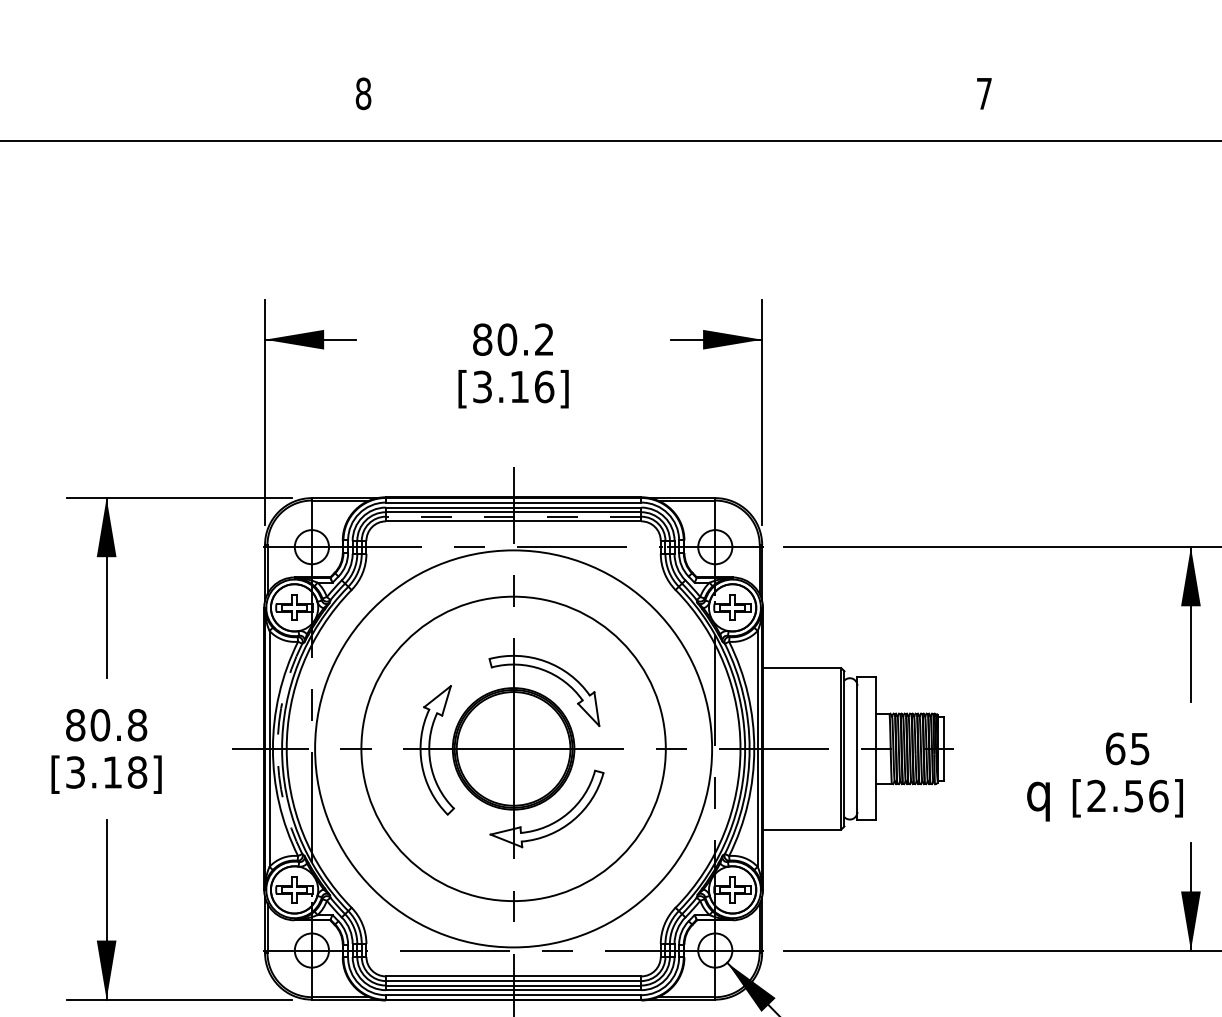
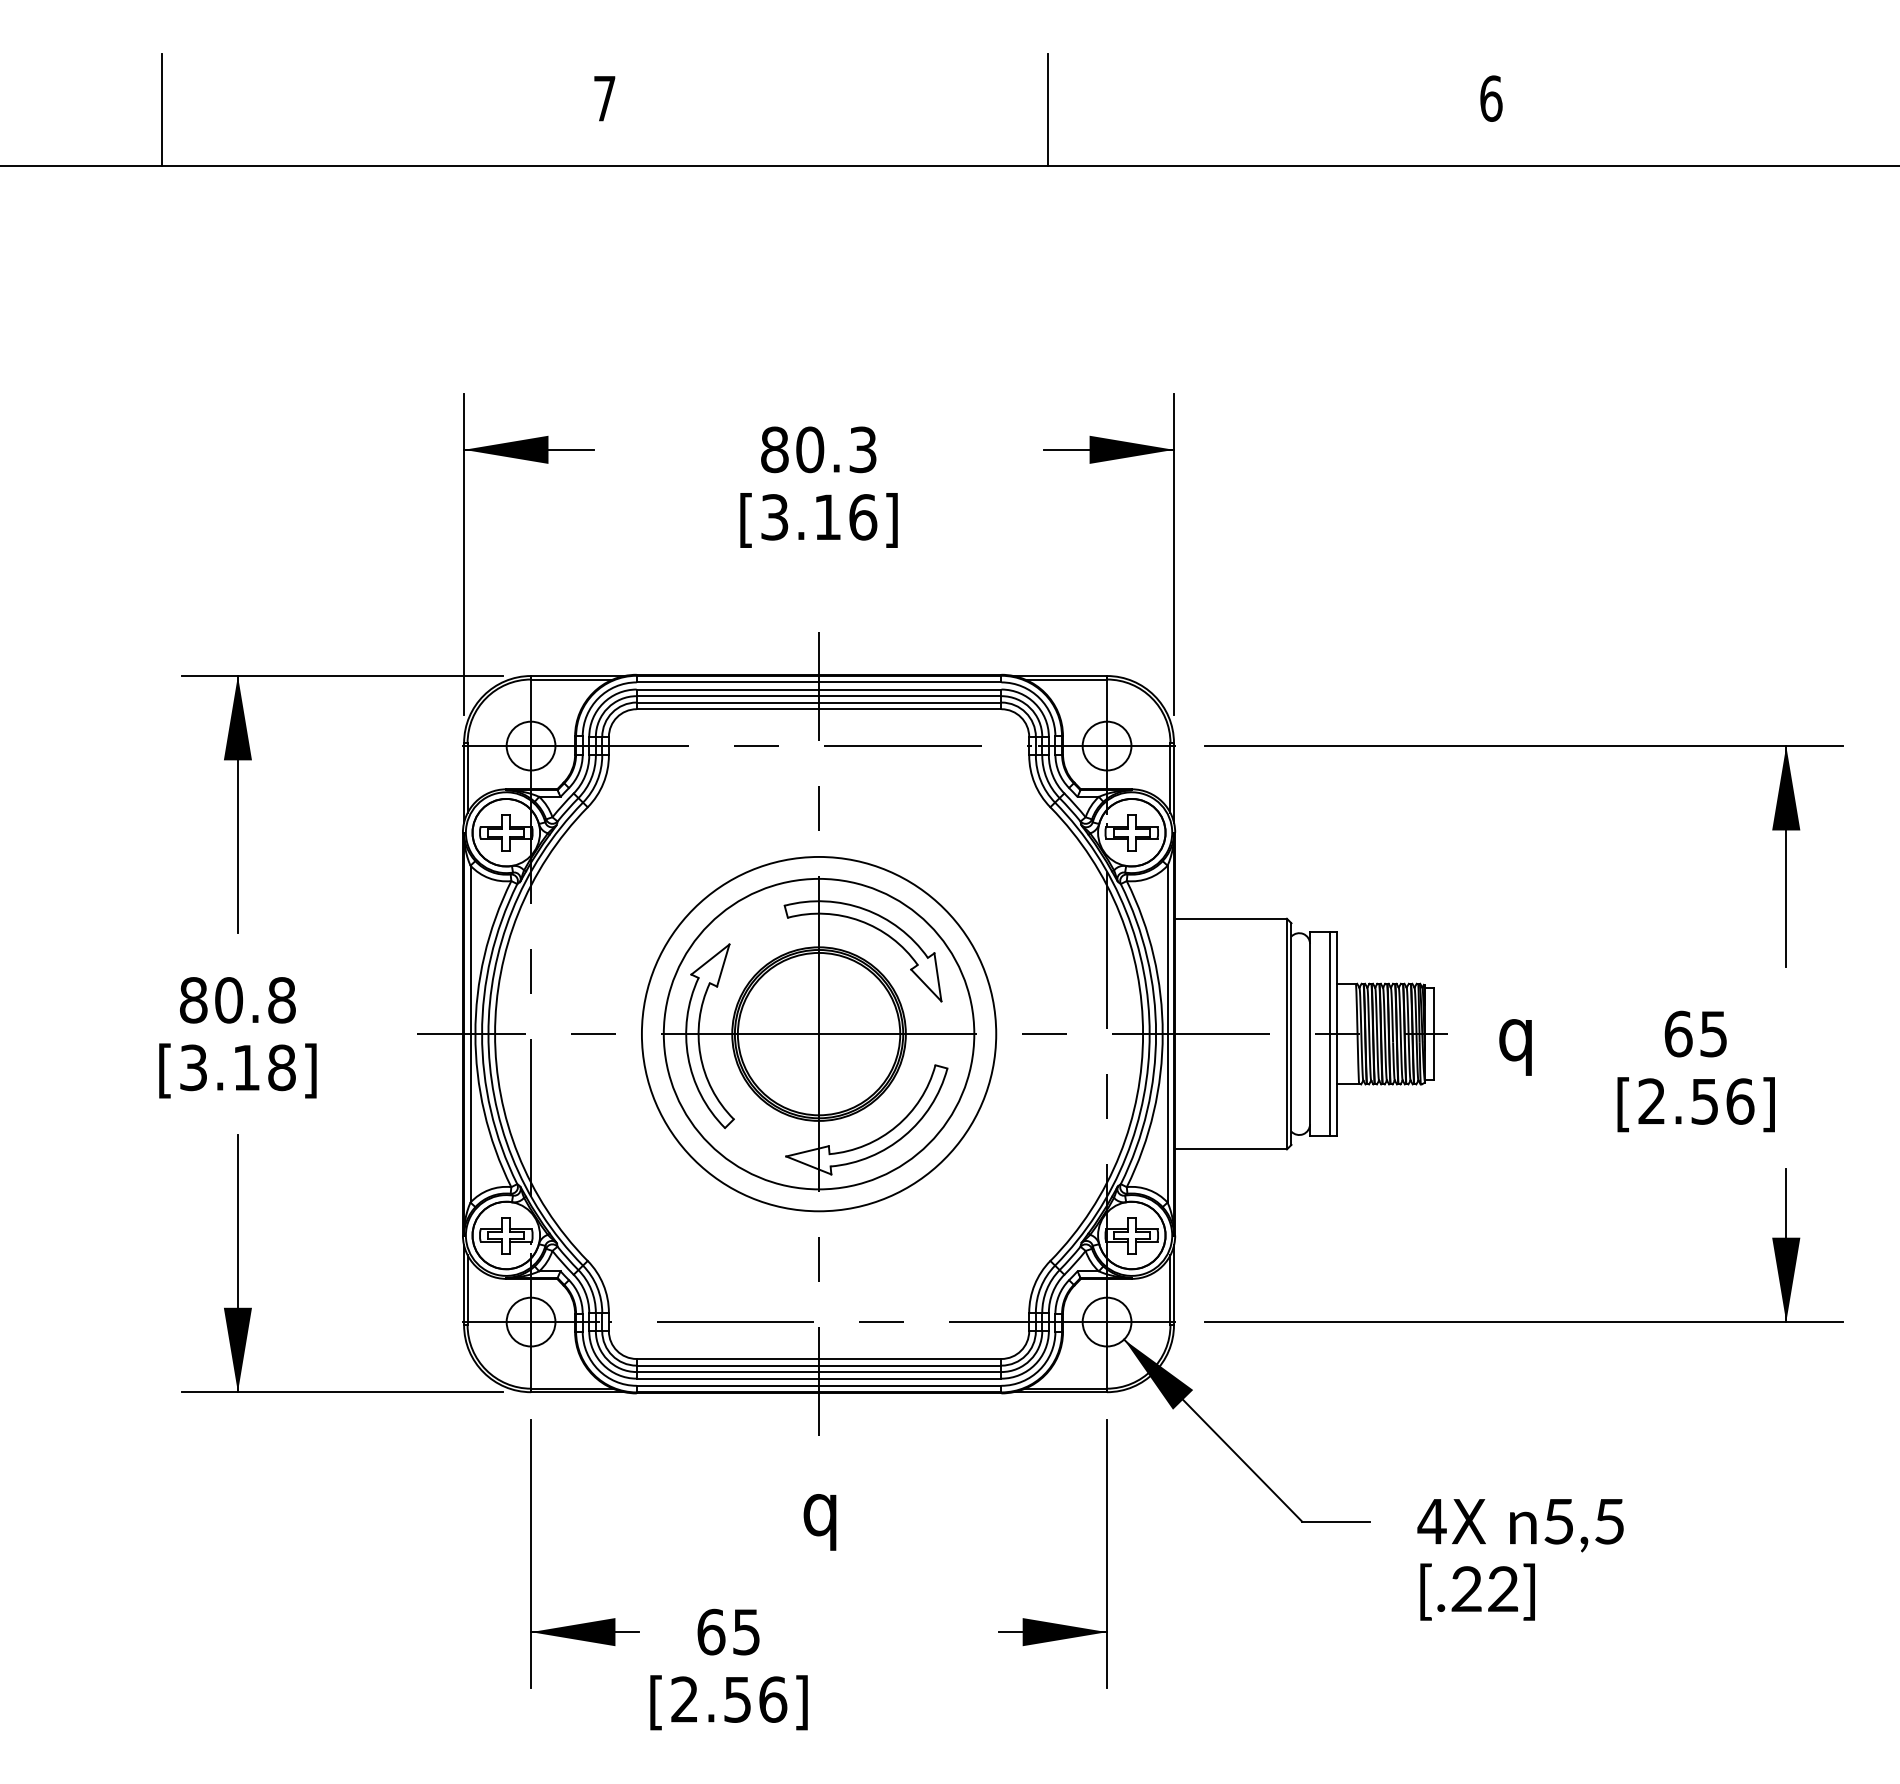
text: (363, 93) -> (604, 98), 8 -> 7
text: (984, 93) -> (1491, 98), 7 -> 6
line: (53, 101) -> (161, 109), added
line: (674, 101) -> (1048, 109), added
text: (544, 339) -> (862, 449), 80.2 -> 80.3
line: (513, 516) -> (818, 702), dashed -> solid
circle: (513, 748) -> (818, 1033), size x0.62
circle: (513, 748) -> (818, 1033), size x0.71
arc: (277, 749) -> (482, 1034), dashed -> solid
line: (871, 749) -> (1330, 1034), added
text: (1038, 801) -> (1515, 1047), moved

